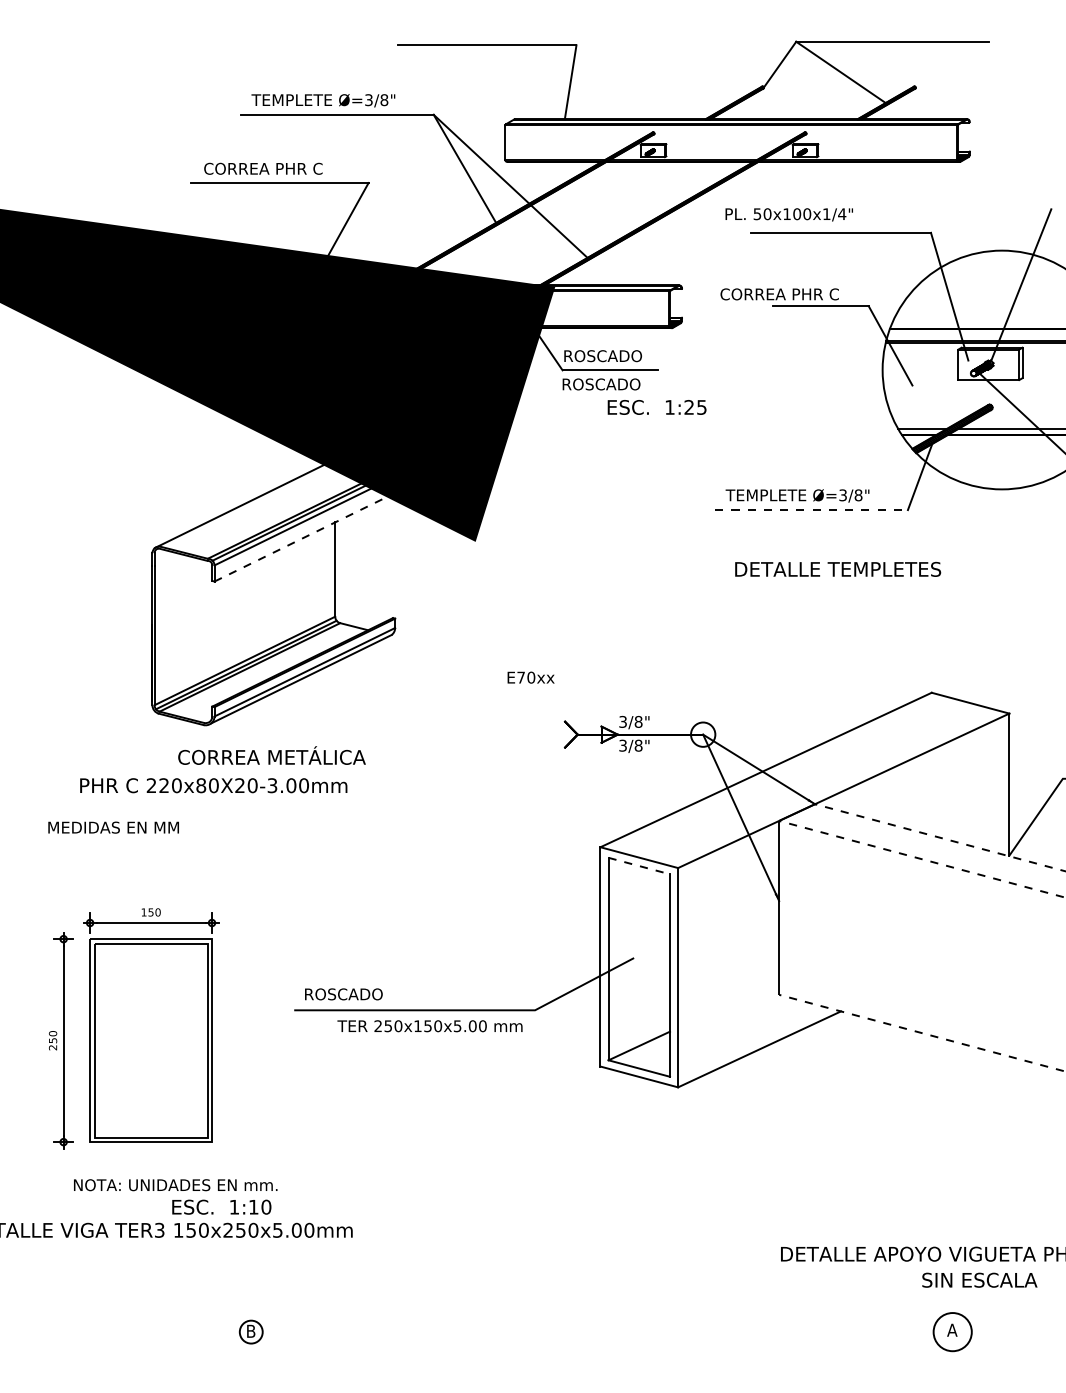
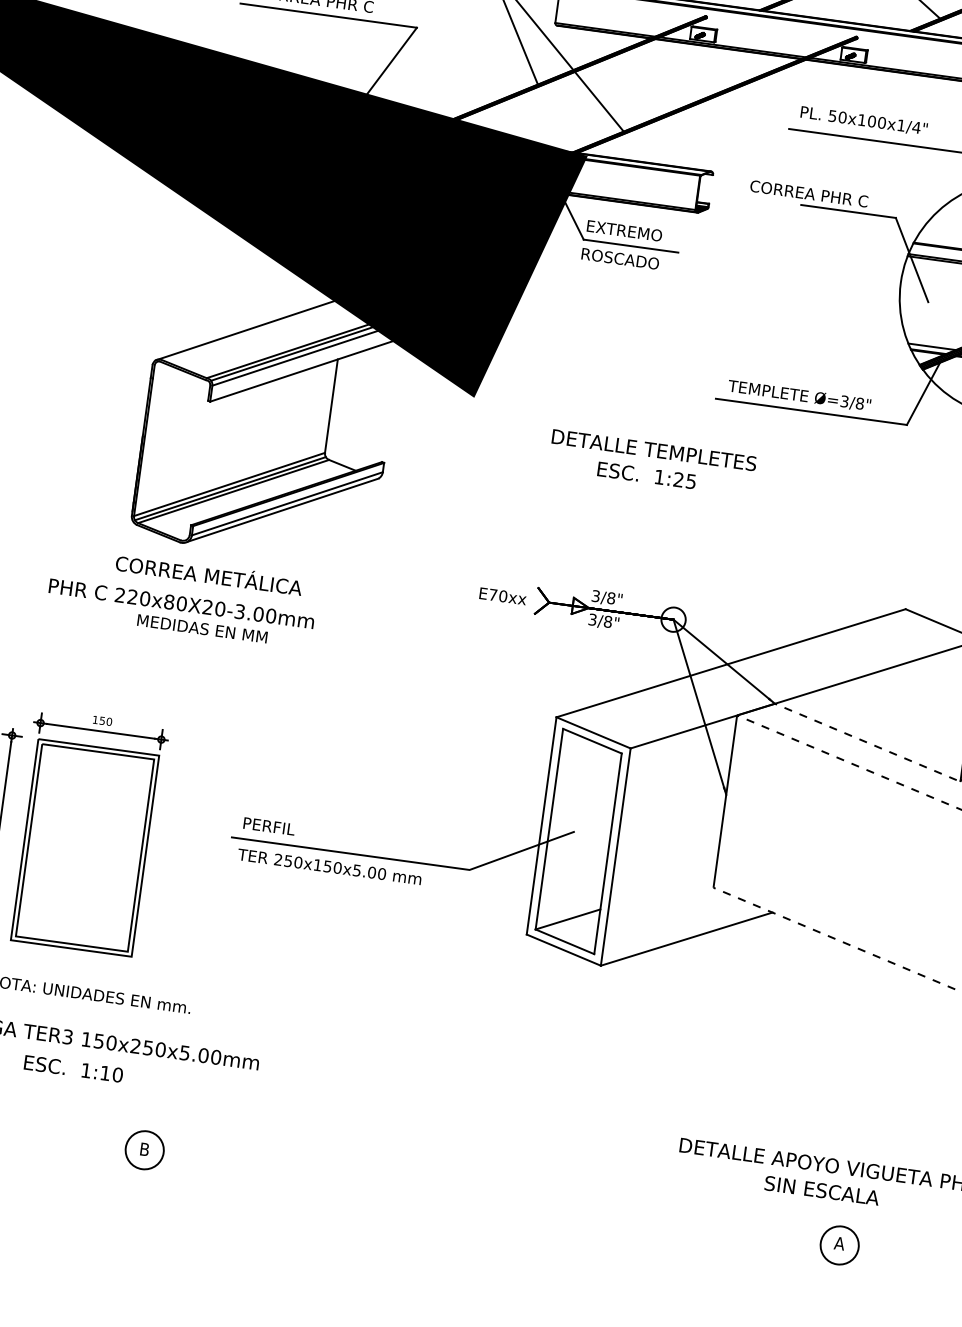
text: (788, 214) -> (863, 120), moved
text: (603, 356) -> (626, 231), ROSCADO -> EXTREMO
text: (656, 407) -> (646, 475), moved
line: (812, 510) -> (812, 412), dashed -> solid
line: (304, 537) -> (305, 370), dashed -> solid
text: (838, 568) -> (654, 449), moved
text: (530, 677) -> (502, 596), moved
text: (271, 755) -> (208, 574), moved
text: (113, 827) -> (202, 628), moved
line: (639, 866) -> (592, 741), dashed -> solid
text: (344, 994) -> (282, 828), ROSCADO -> PERFIL
text: (429, 1026) -> (329, 867), moved
text: (221, 1206) -> (73, 1068), moved
text: (979, 1279) -> (821, 1189), moved
circle: (251, 1332) -> (144, 1150), size x1.67

